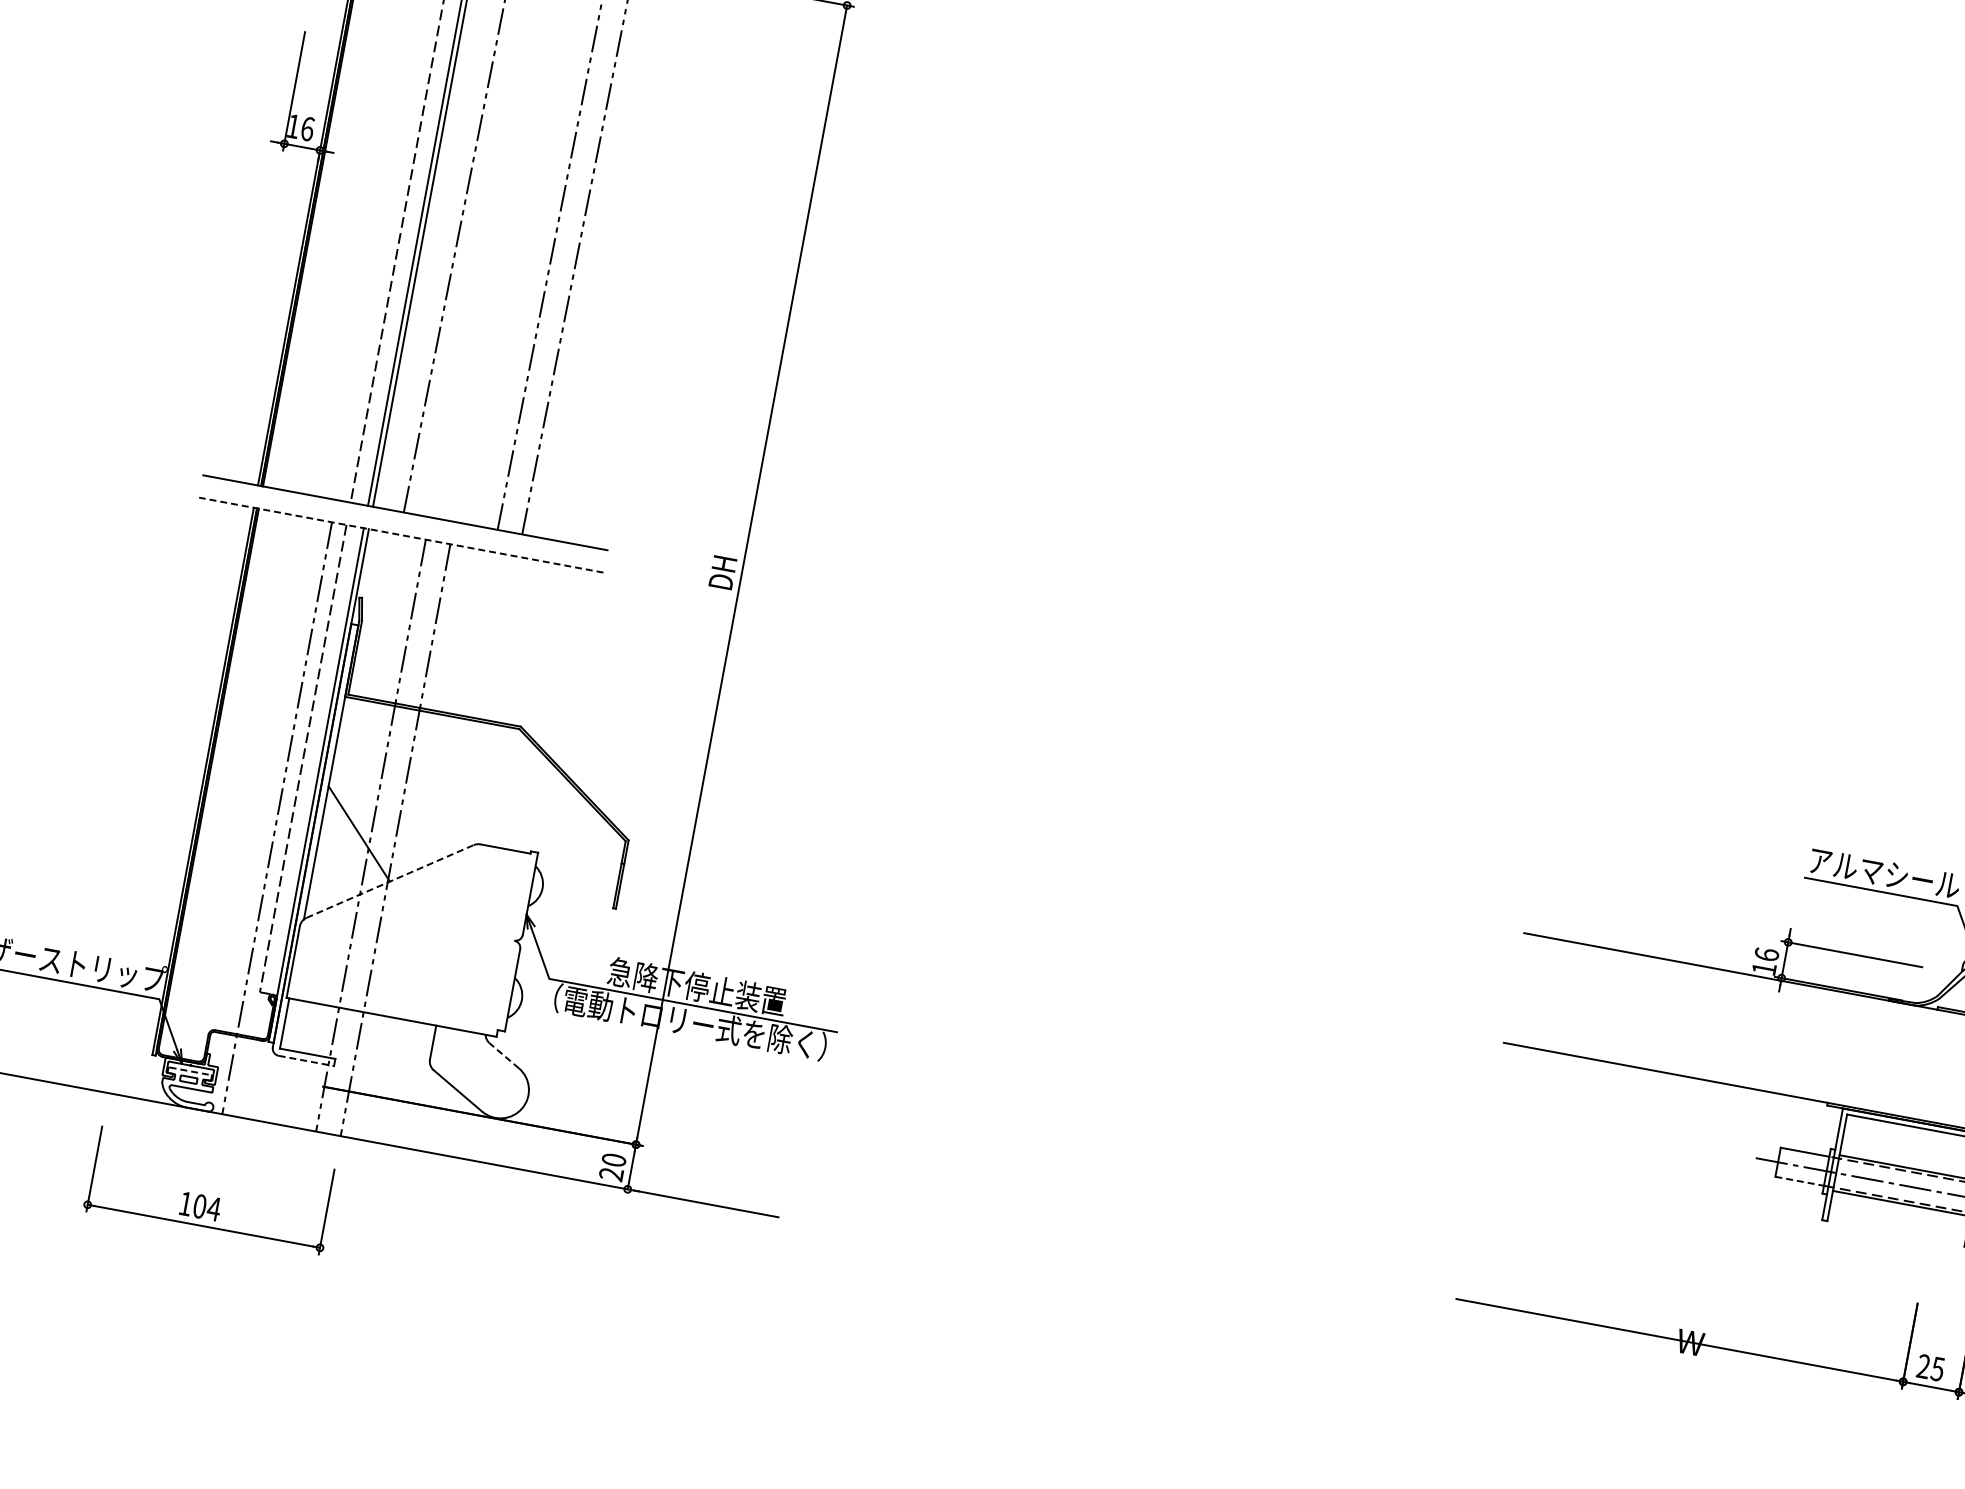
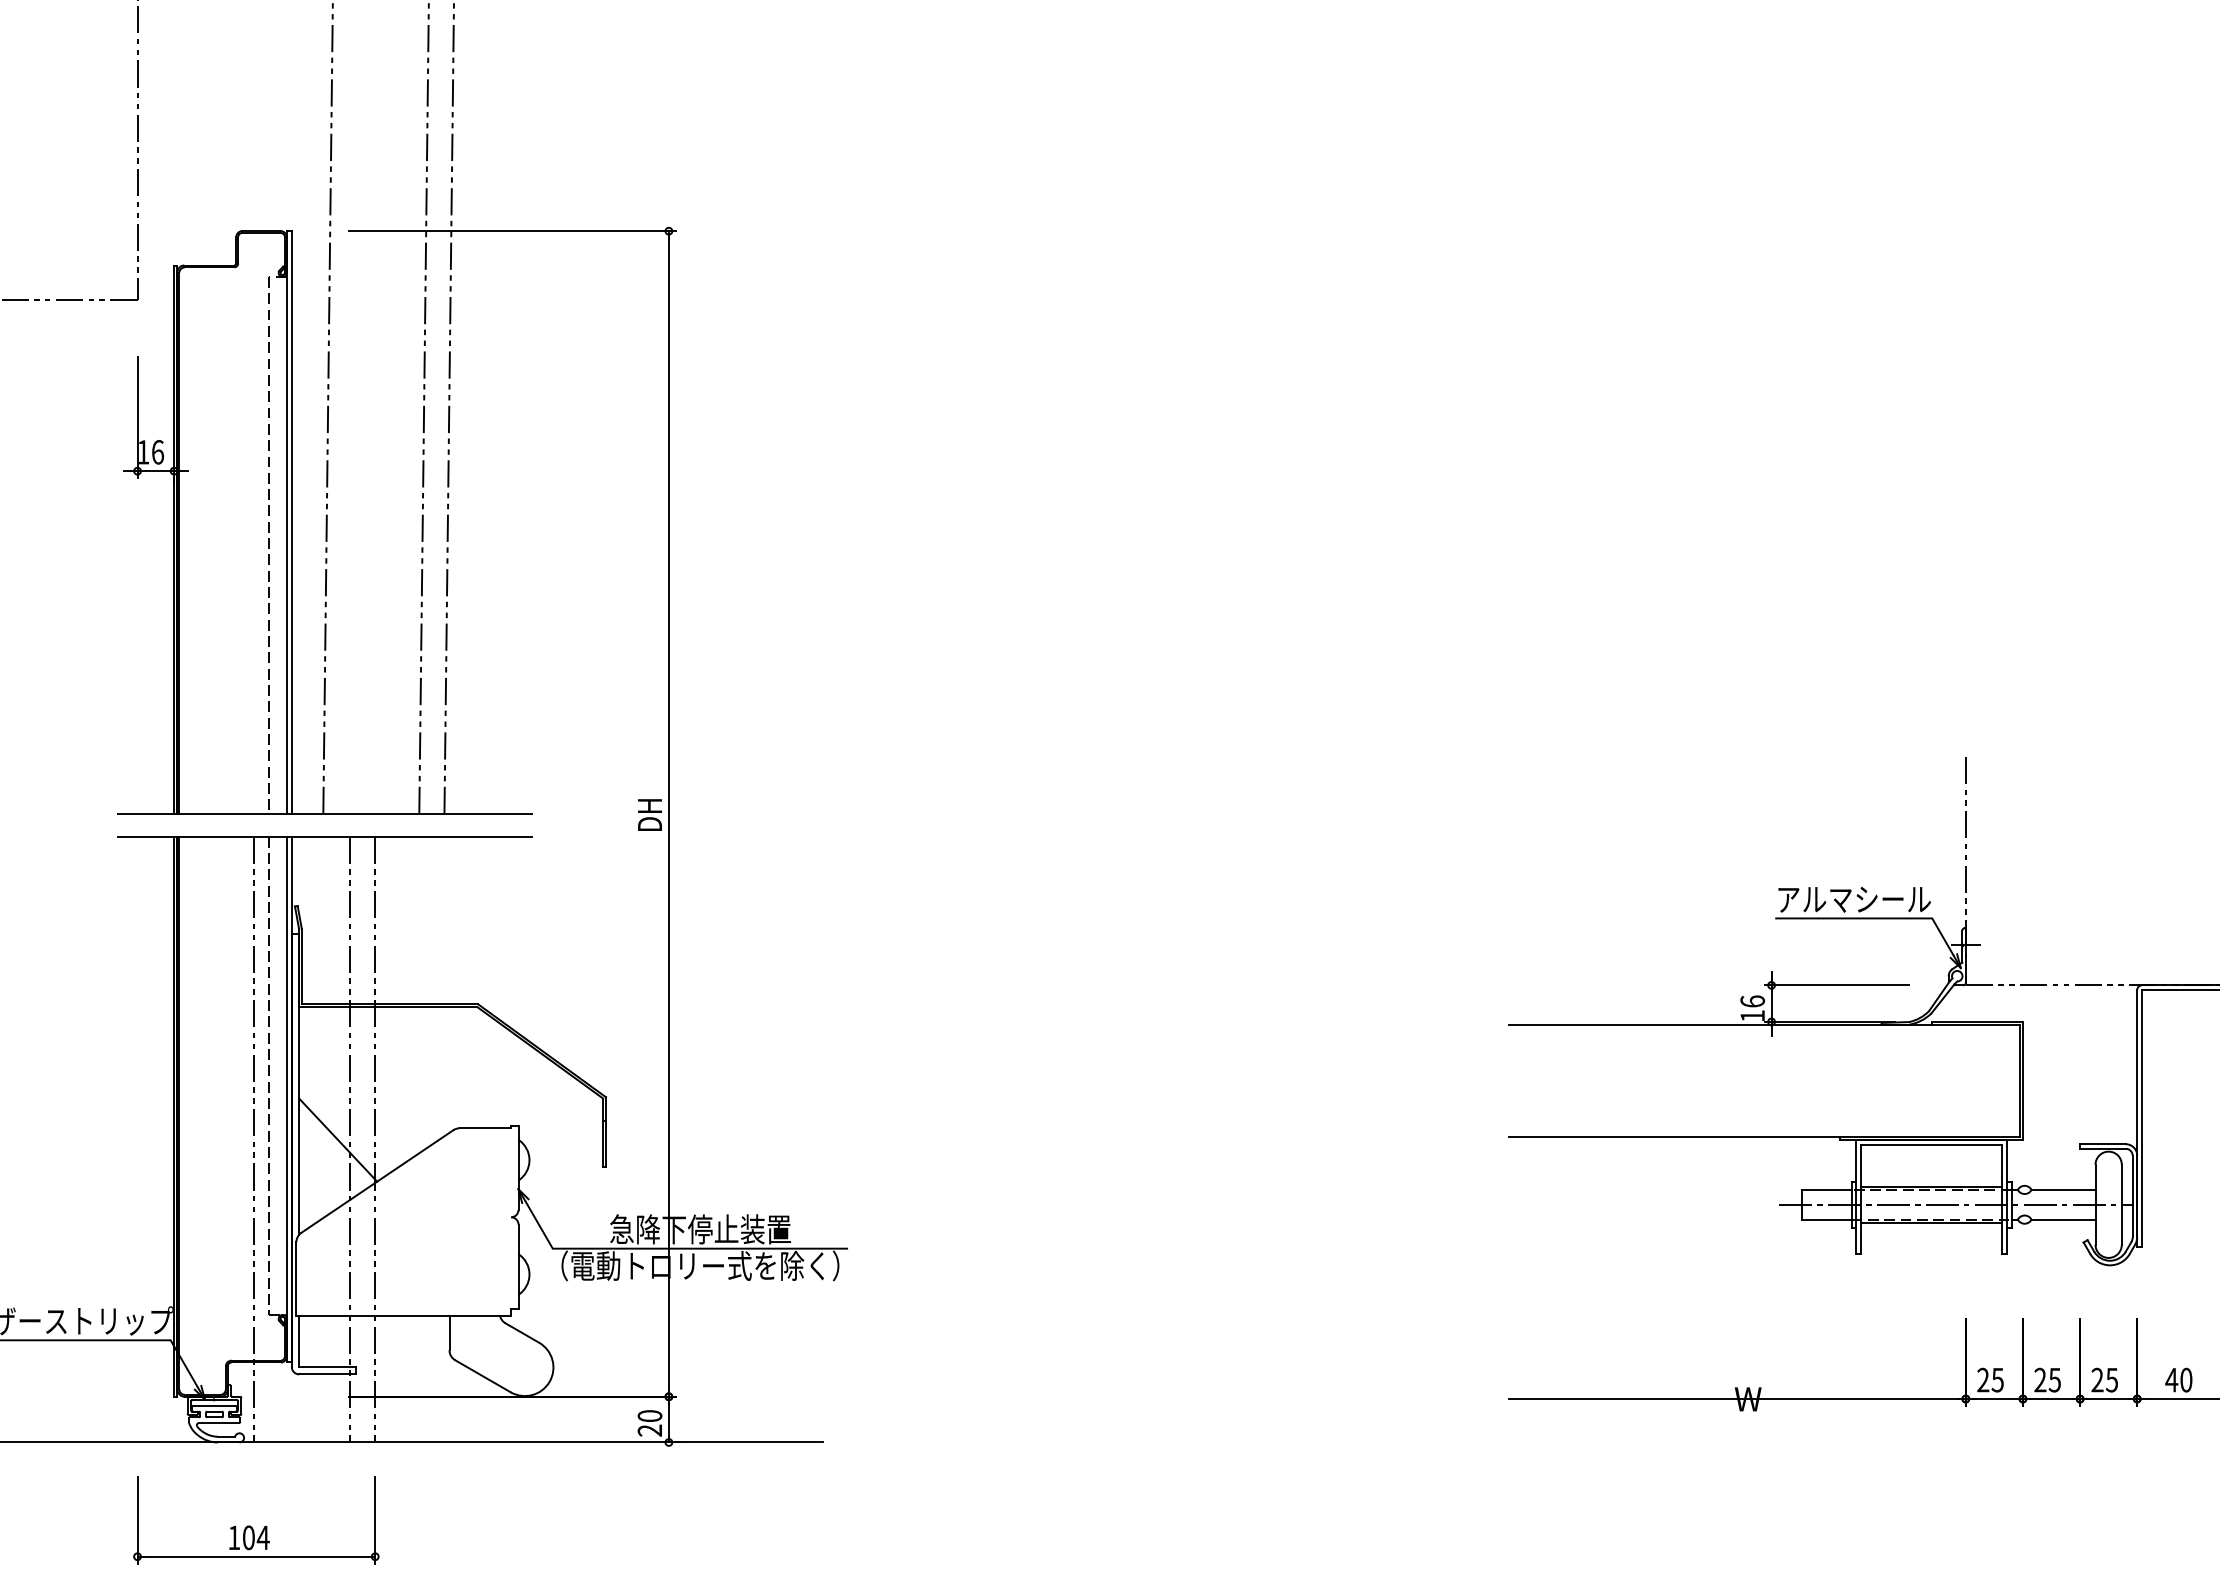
line: (400, 534) -> (324, 836), dashed -> solid
line: (390, 881) -> (377, 1181), dashed -> solid
line: (503, 1055) -> (521, 1332), dashed -> solid
line: (306, 1061) -> (327, 1374), dashed -> solid
line: (191, 1071) -> (215, 1405), dashed -> solid
line: (1799, 1181) -> (1826, 1219), dashed -> solid

